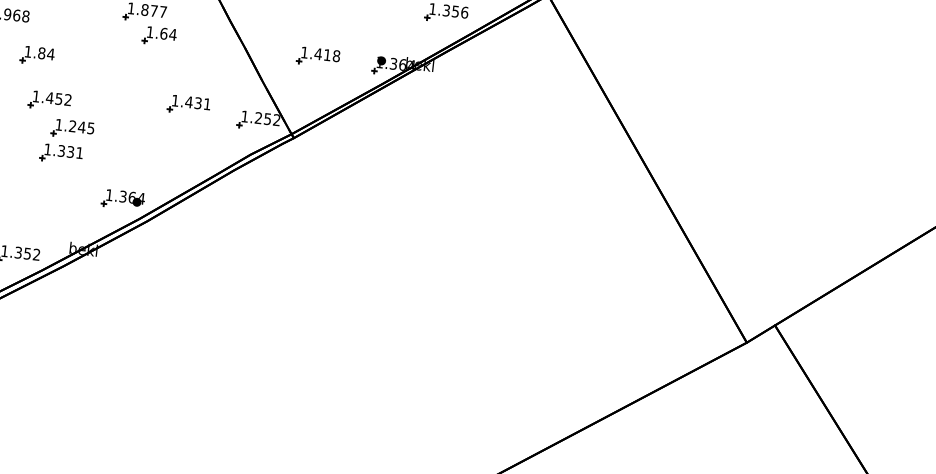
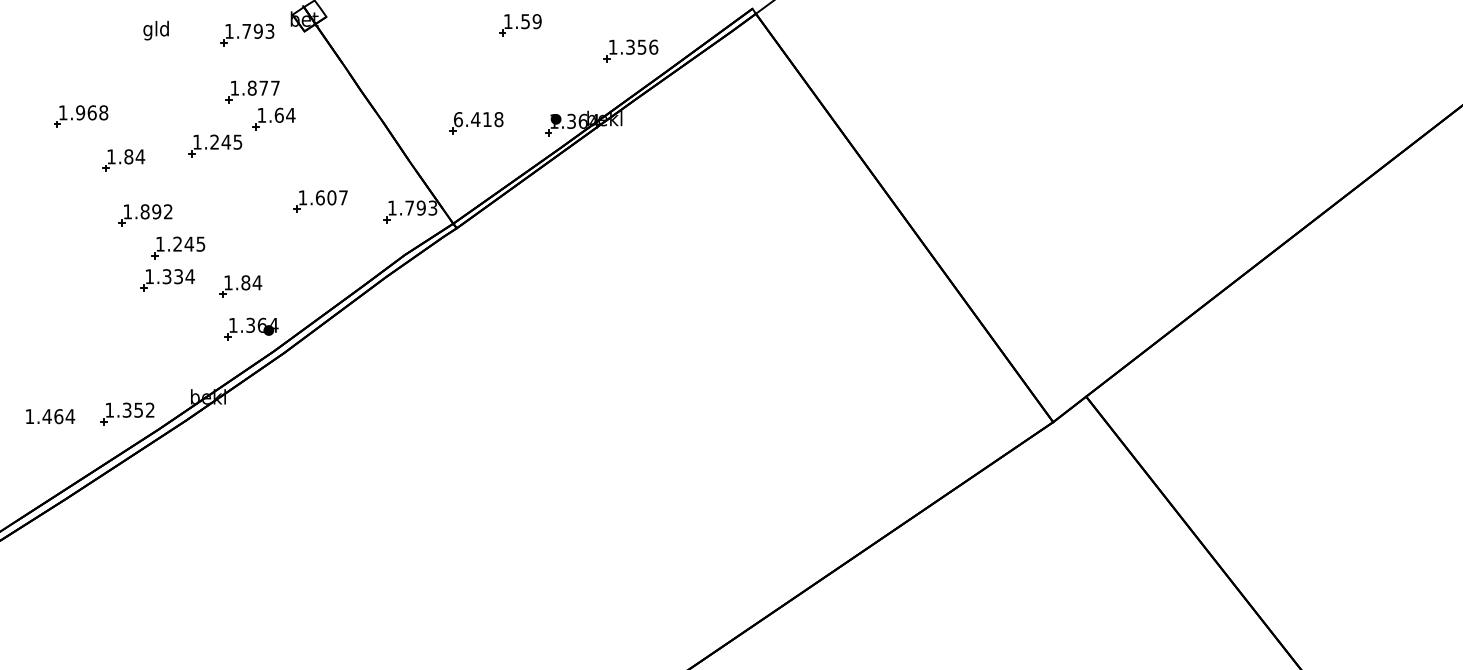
part: (111, 51) -> (215, 145), added
text: (304, 52) -> (458, 119), 1.418 -> 6.418
text: (54, 98) -> (150, 211), 1.452 -> 1.892
text: (197, 102) -> (331, 197), 1.431 -> 1.607
text: (267, 118) -> (421, 207), 1.252 -> 1.793
text: (79, 152) -> (189, 276), 1.331 -> 1.334
part: (118, 165) -> (240, 286), added

